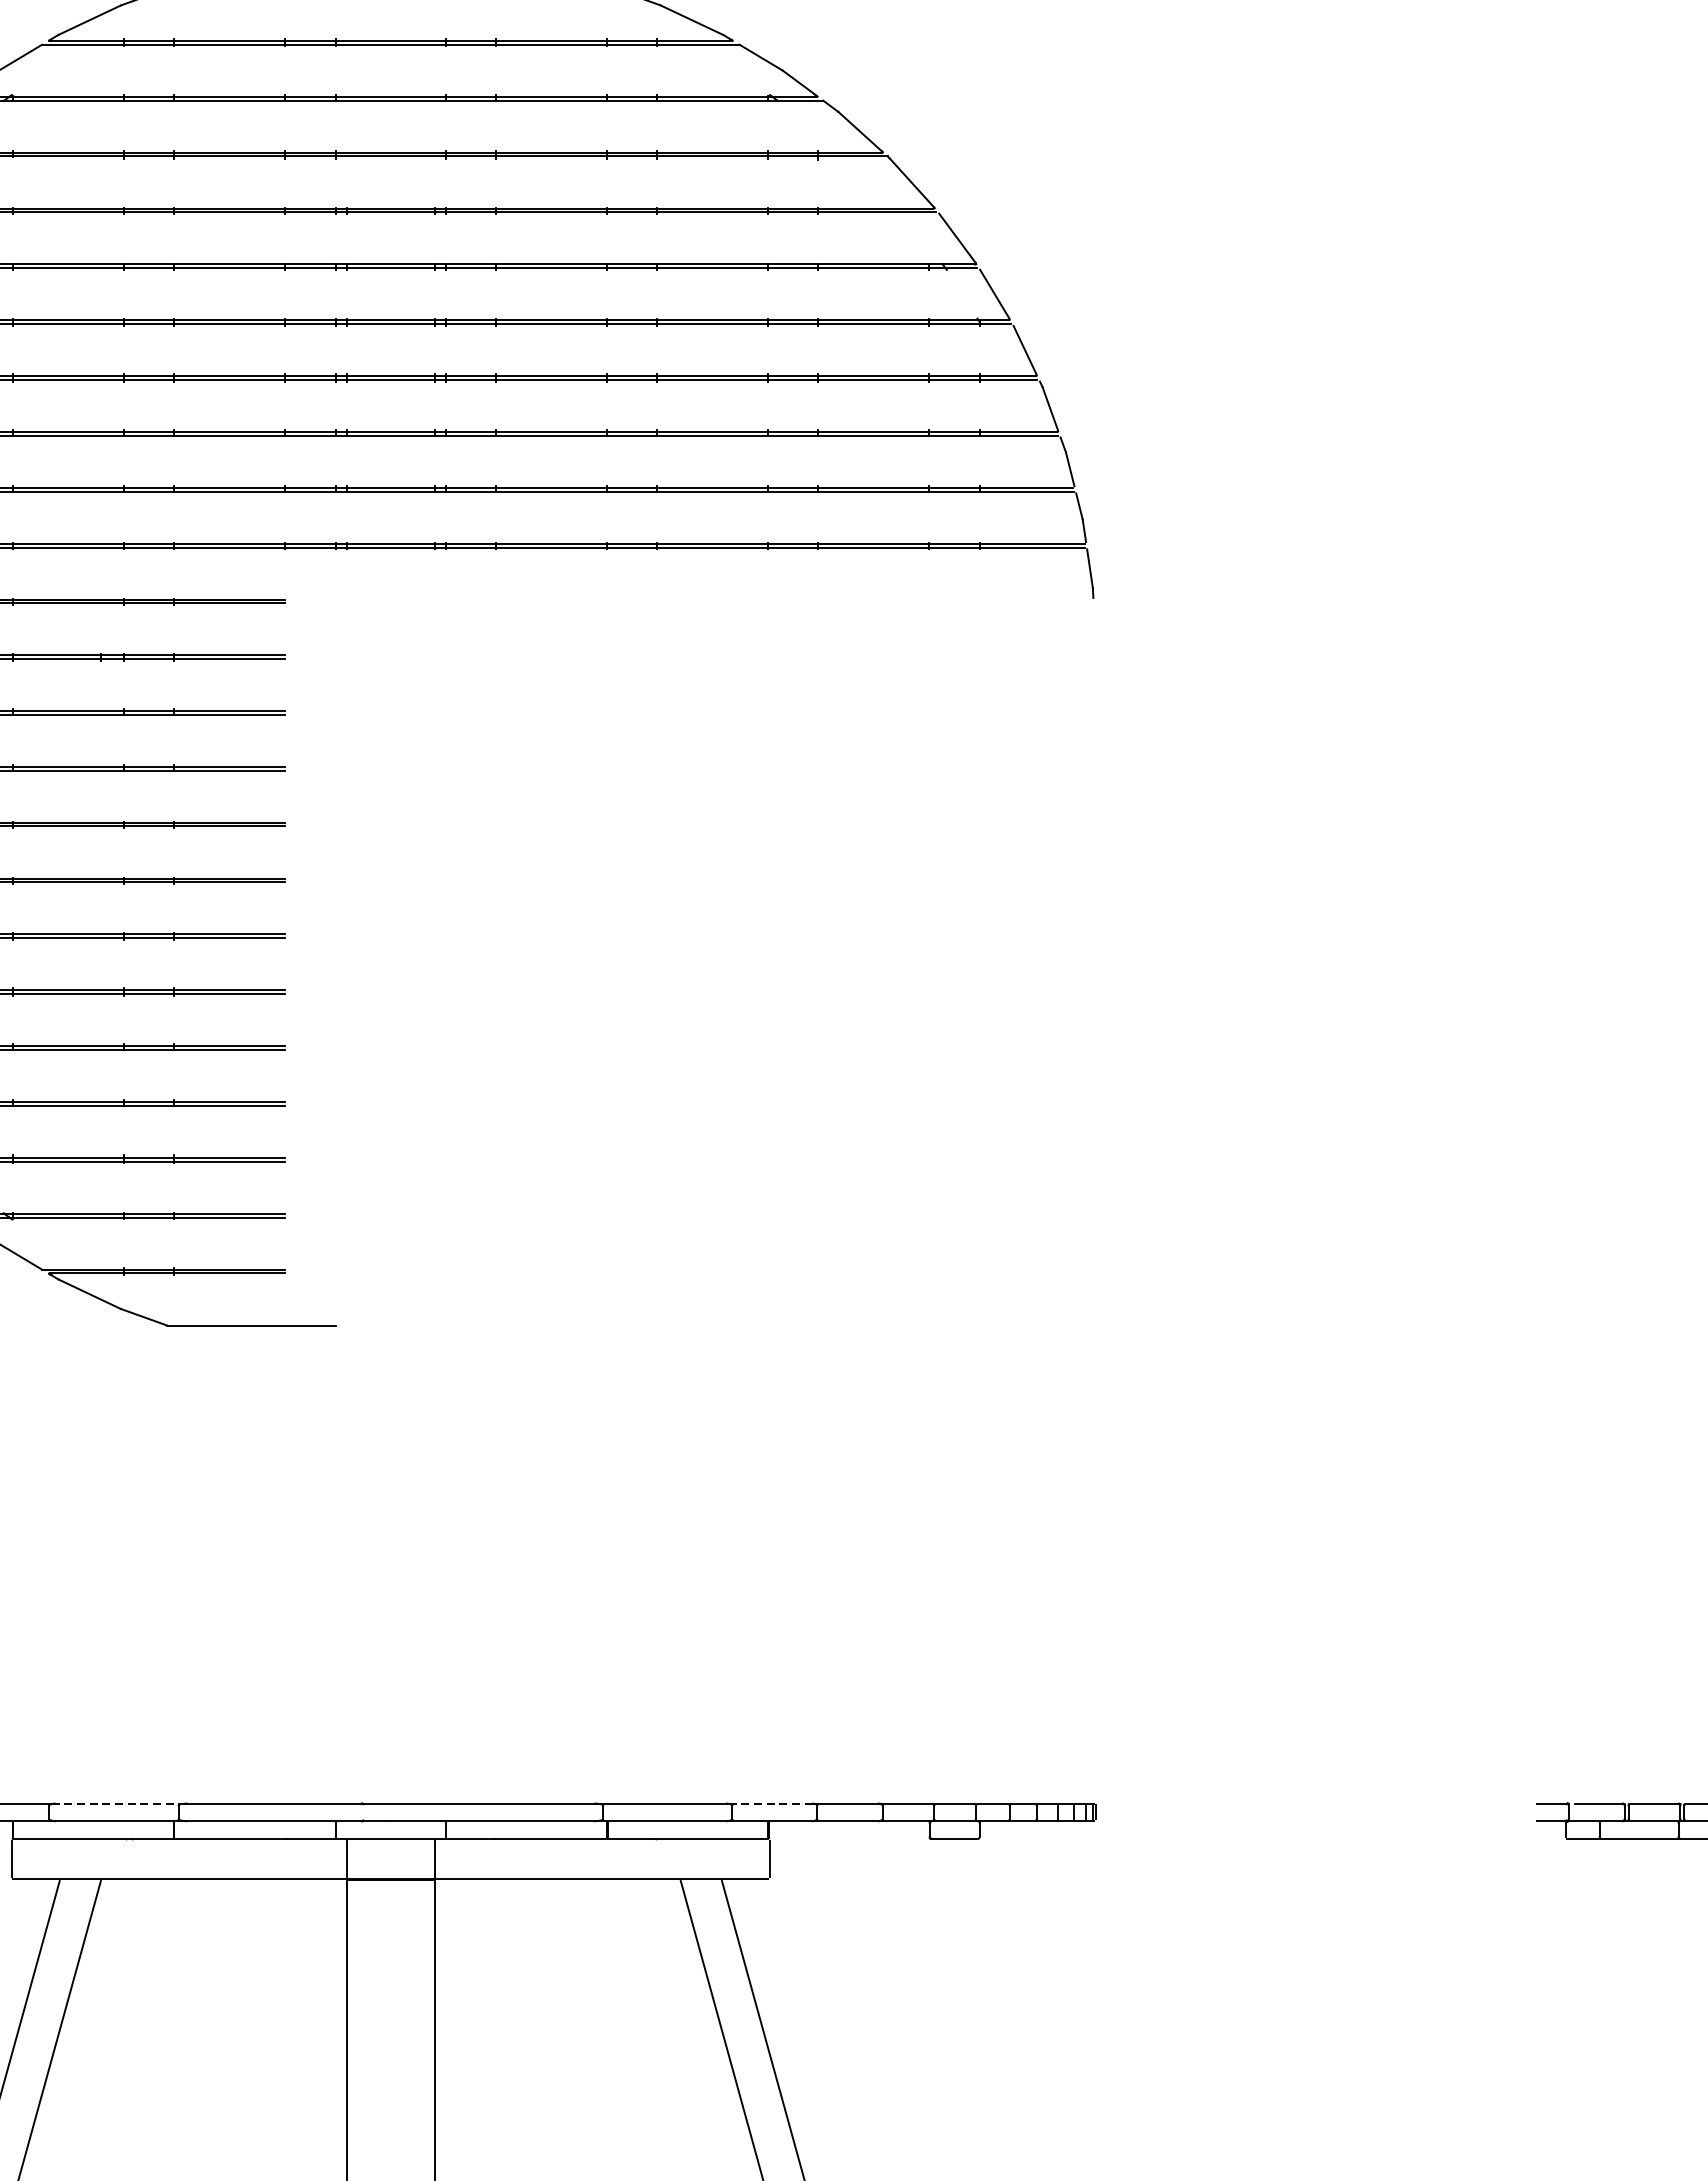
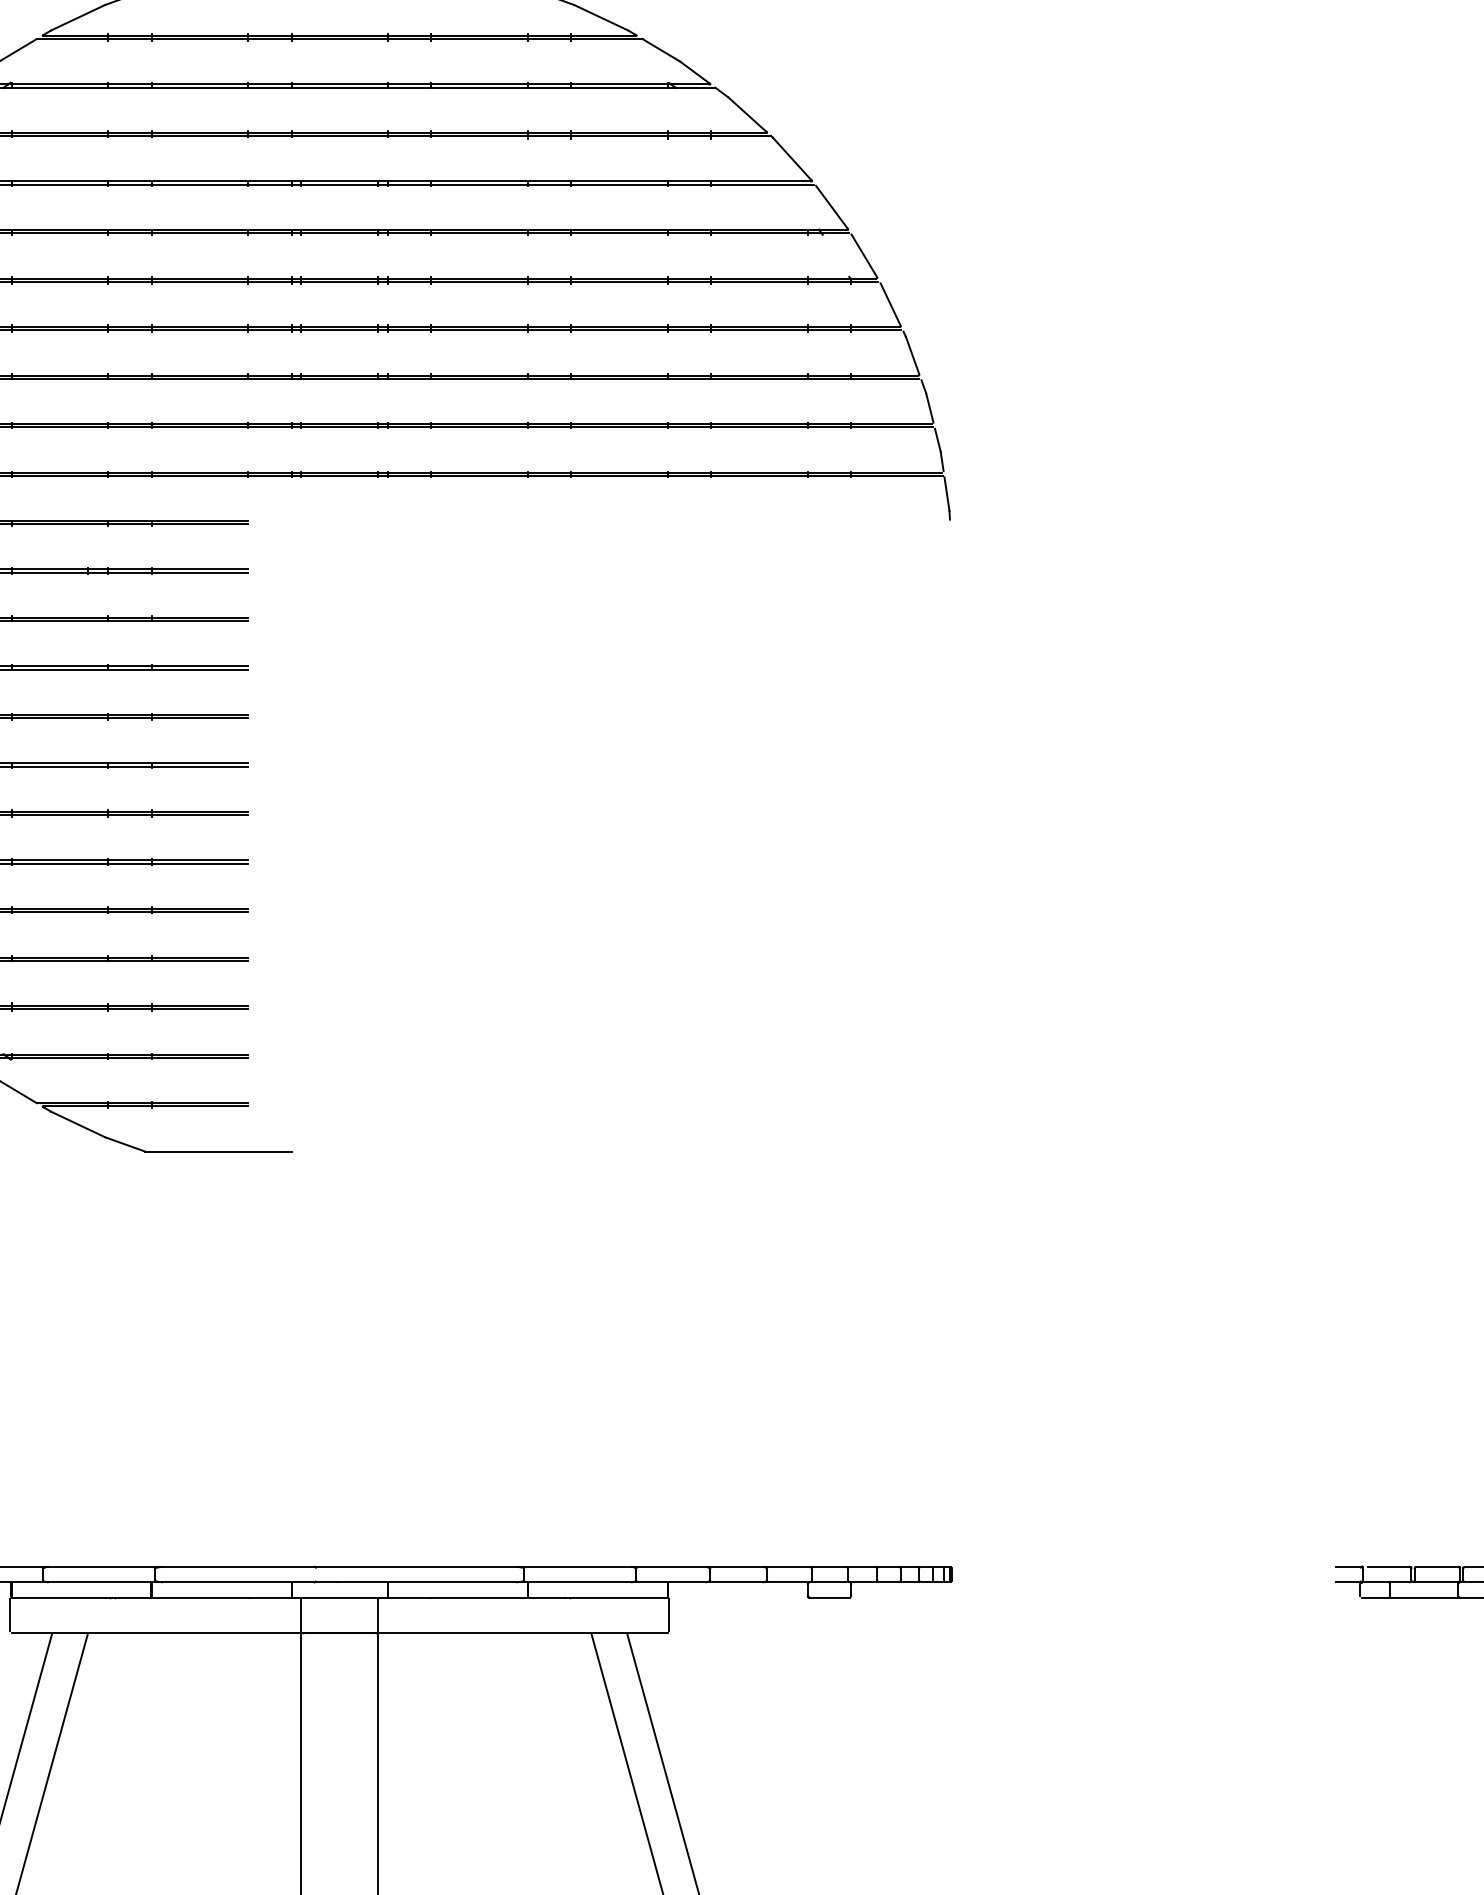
line: (120, 1803) -> (104, 1566), dashed -> solid
line: (769, 1803) -> (668, 1566), dashed -> solid

